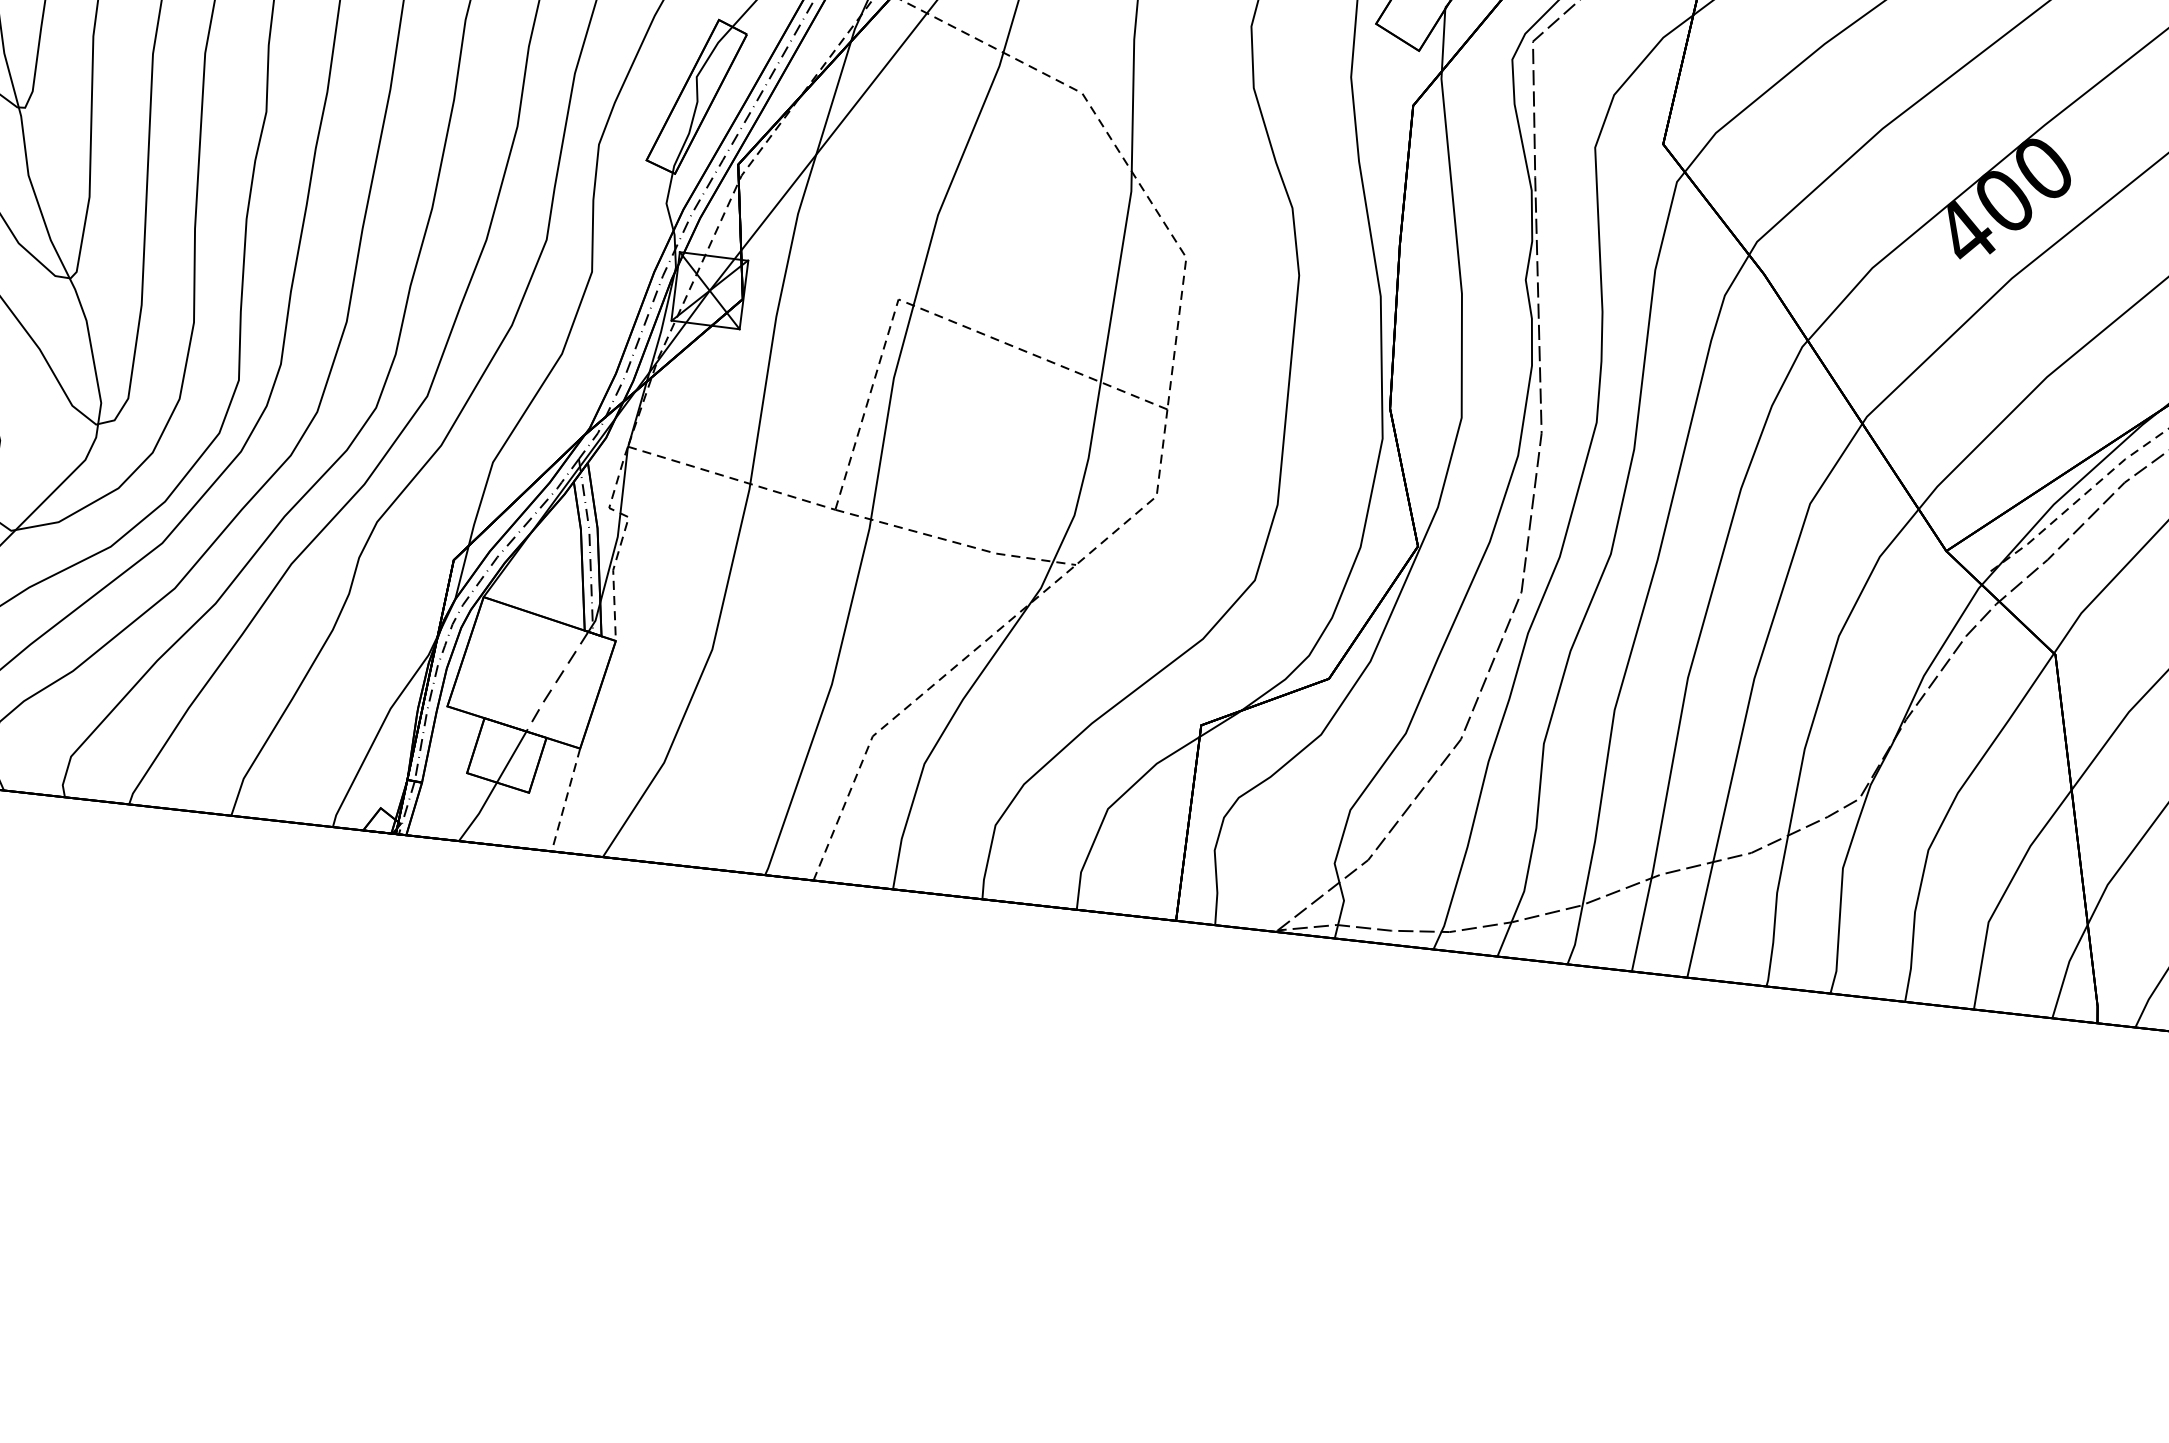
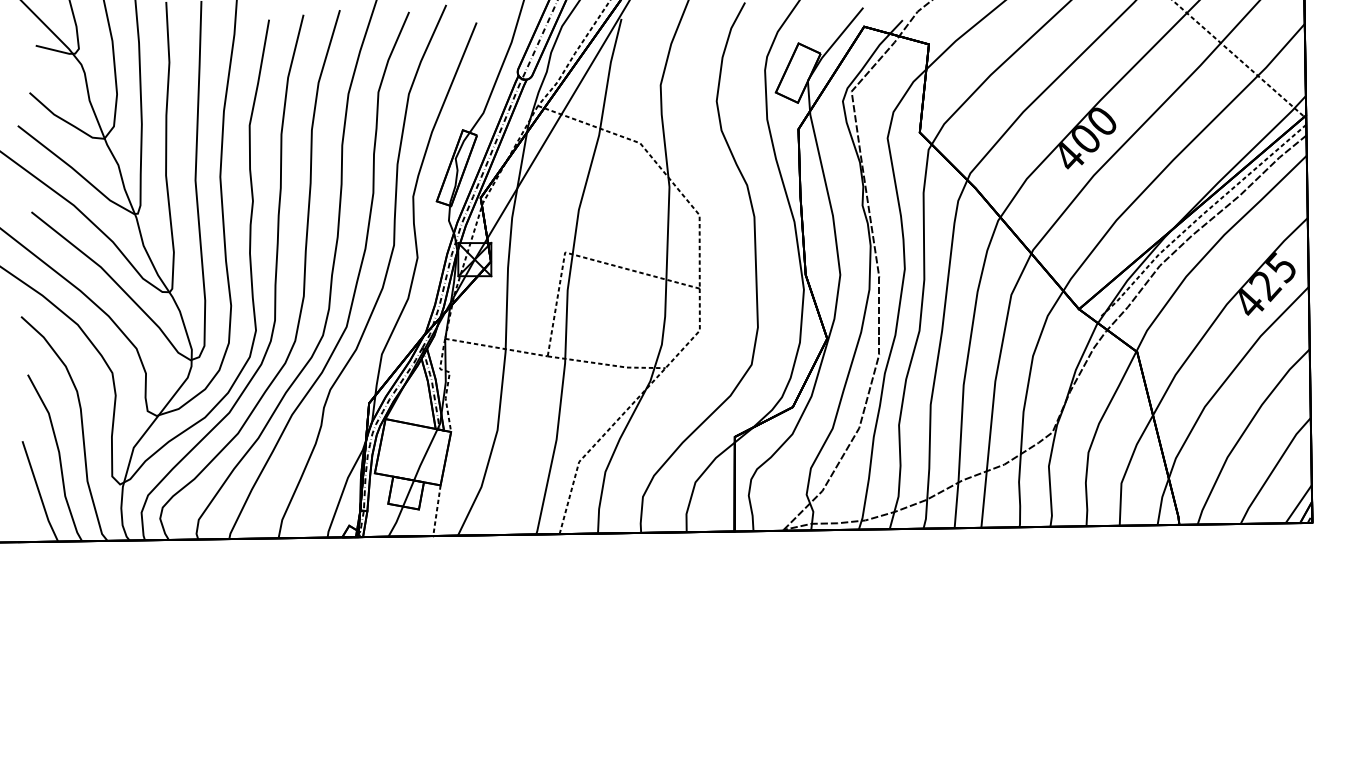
line: (556, 682) -> (425, 455), dashed -> solid

